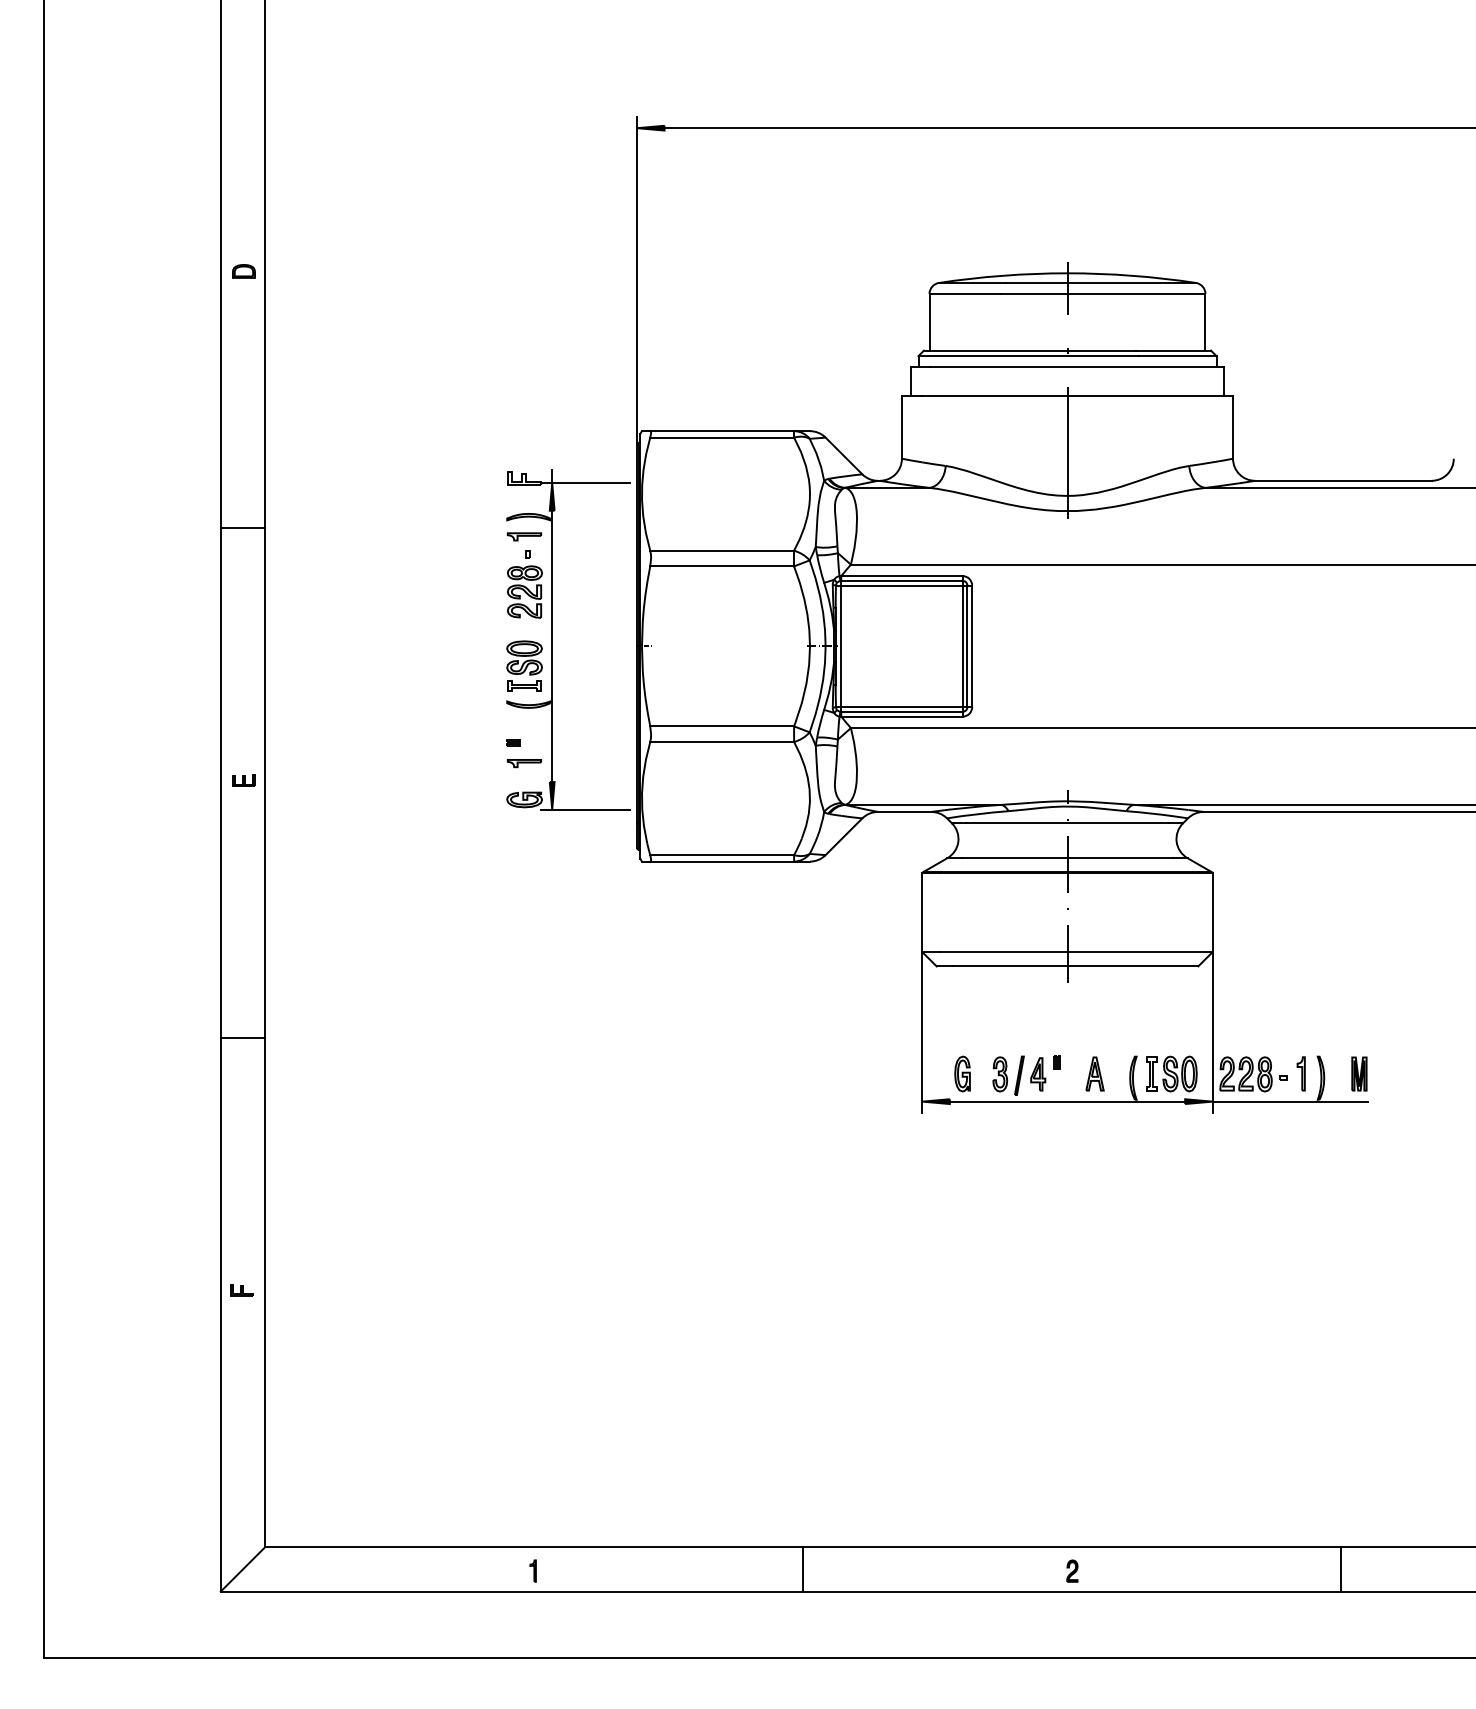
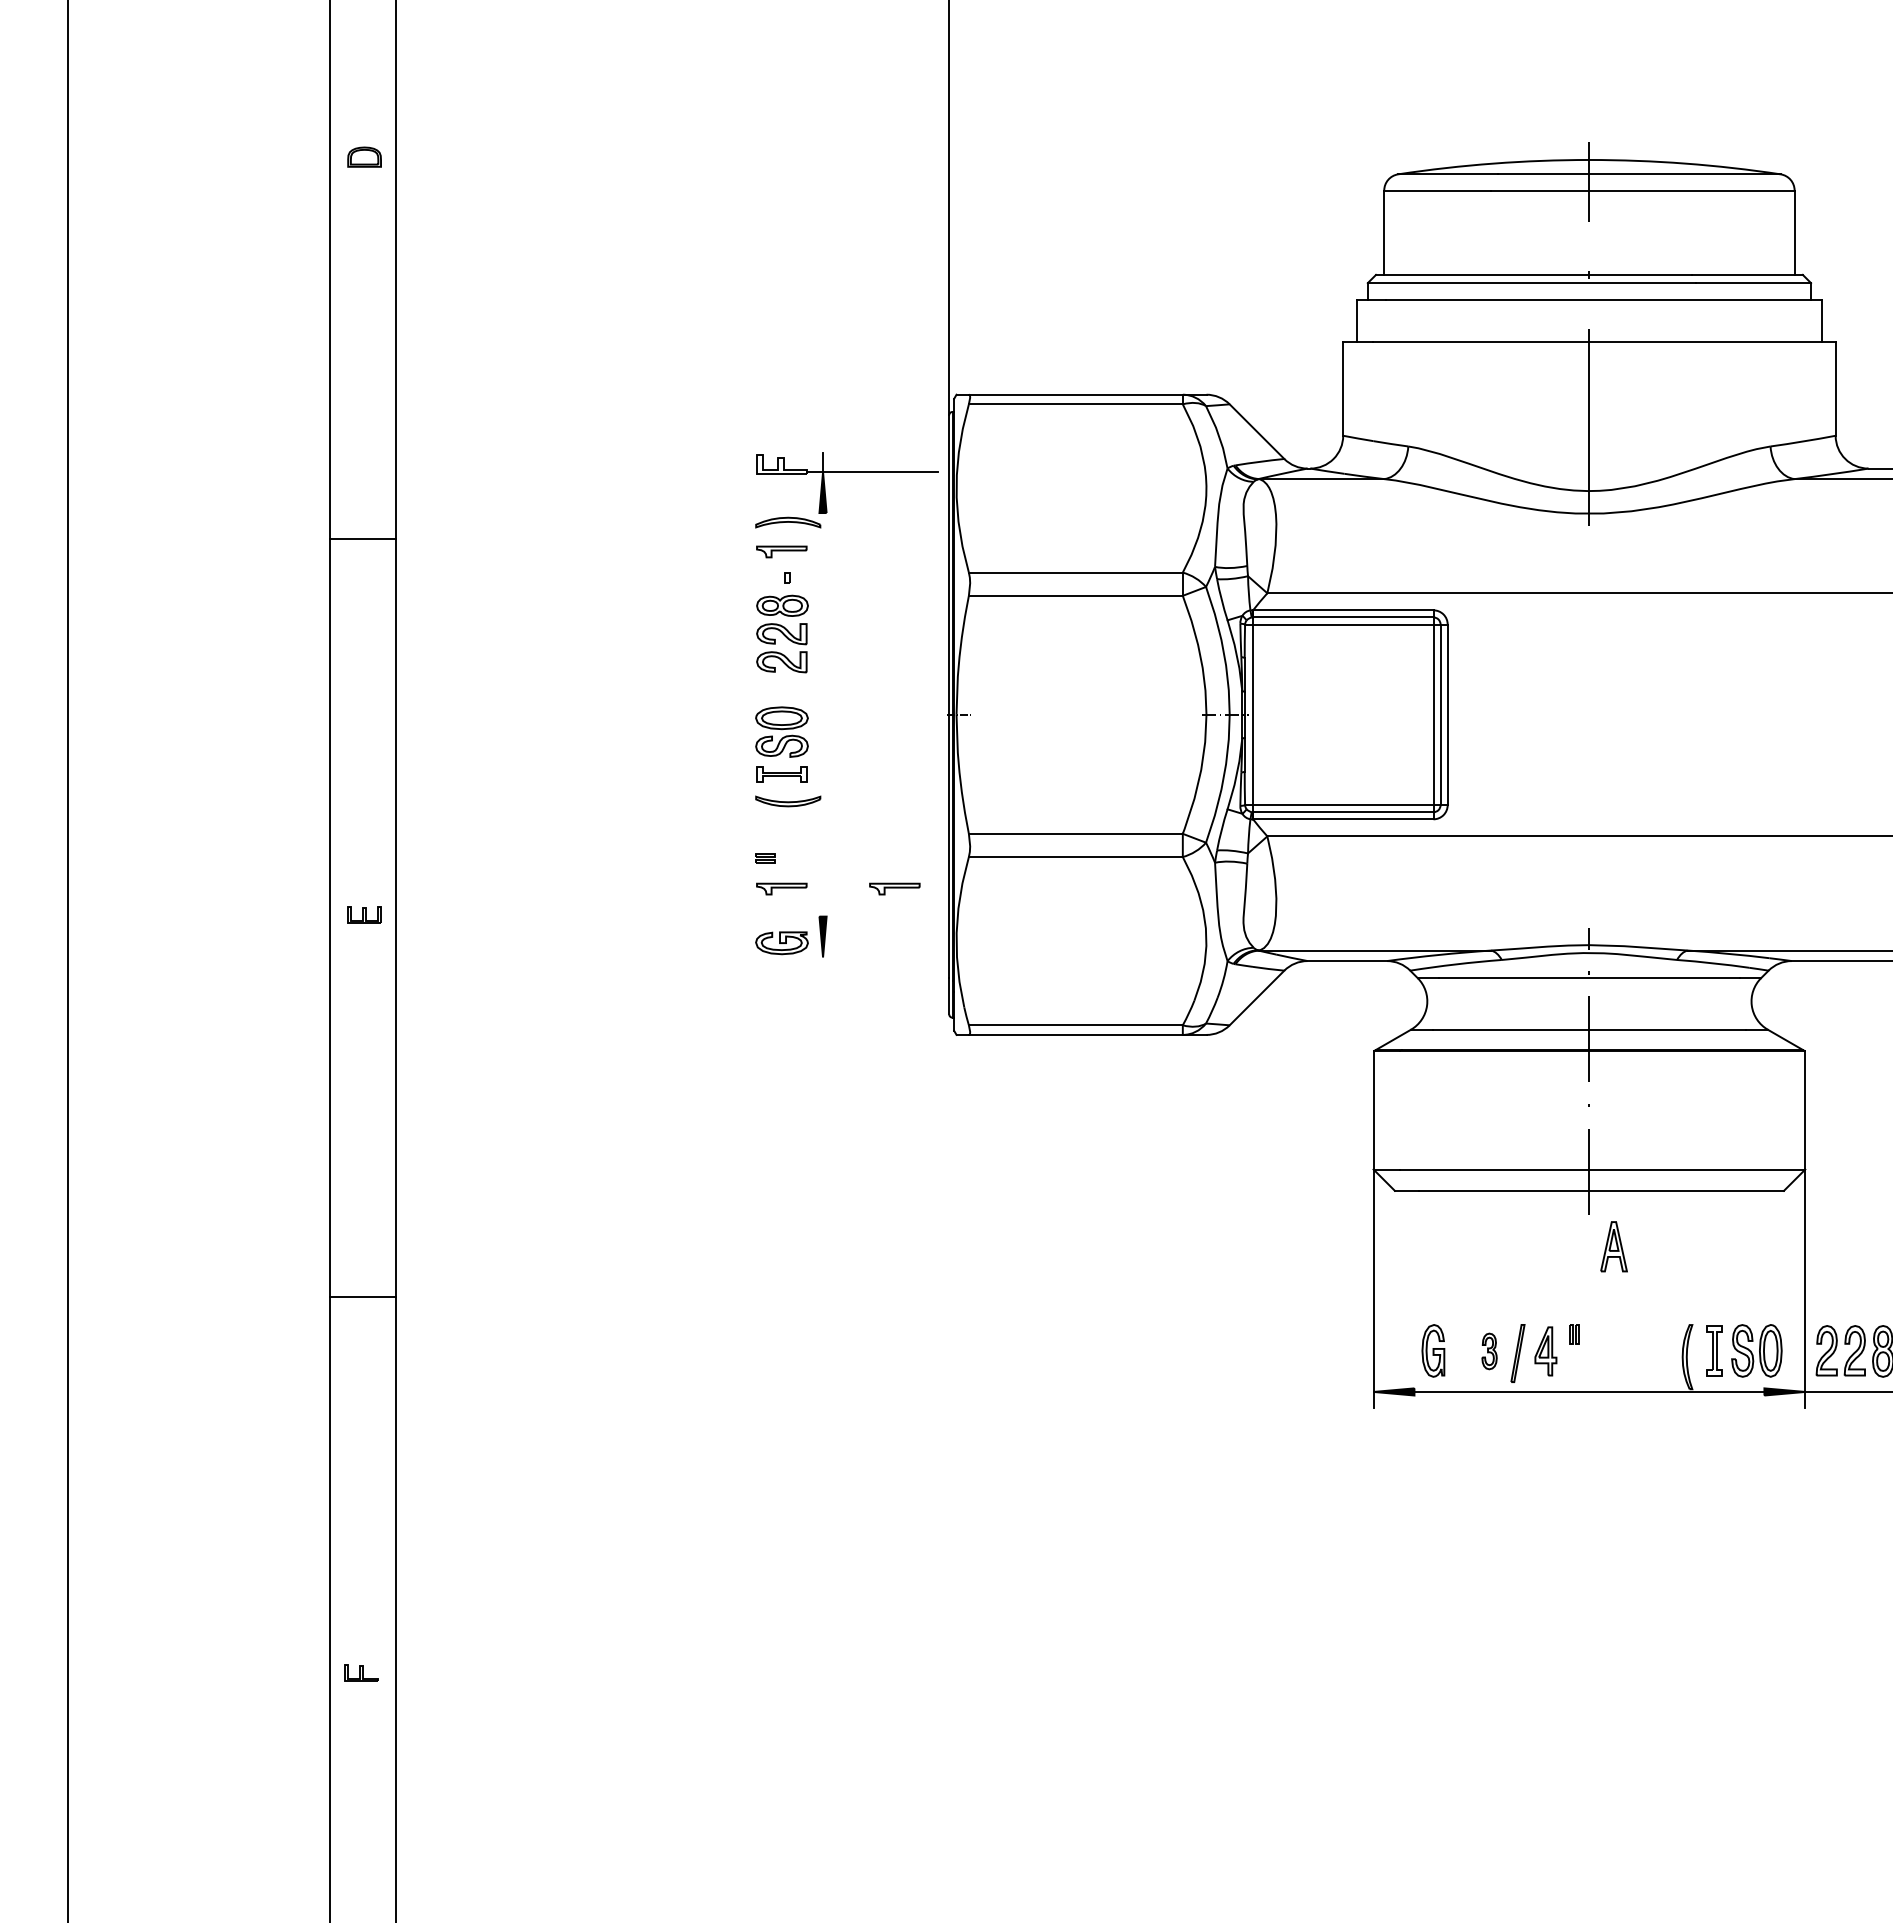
line: (552, 646) -> (823, 715), removed
part: (600, 763) -> (894, 889), added
line: (585, 809) -> (872, 957), removed
part: (1094, 1073) -> (1613, 1245), moved
part: (1000, 1074) -> (1489, 1351), size x0.7

